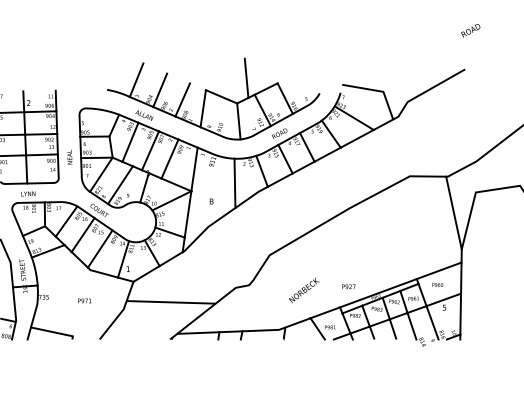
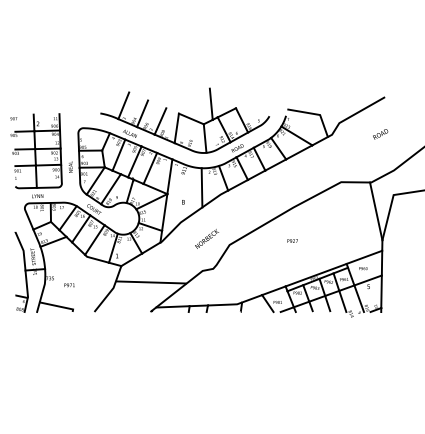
text: (470, 30) -> (380, 134), moved
text: (348, 286) -> (292, 240), moved
text: (303, 289) -> (206, 238), moved
text: (84, 301) -> (69, 285), moved

